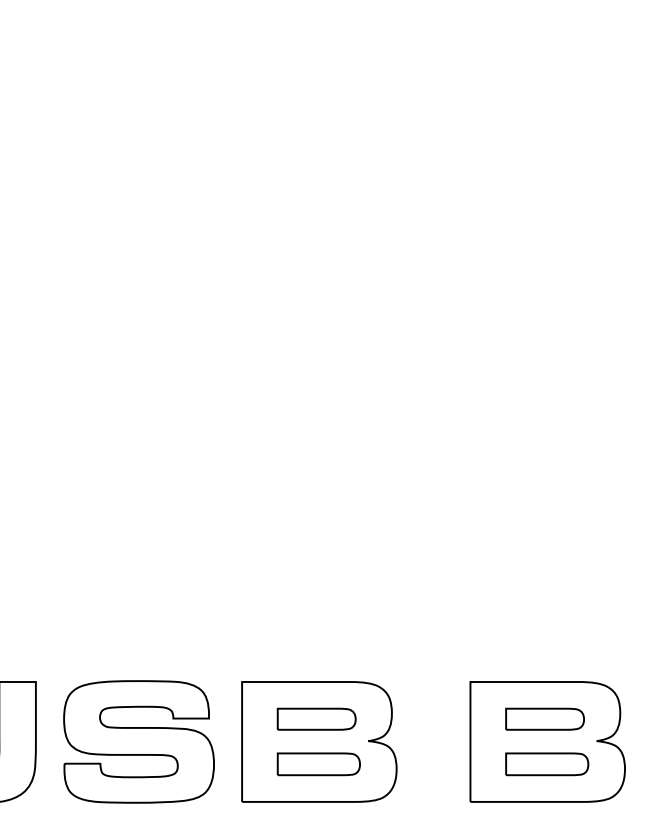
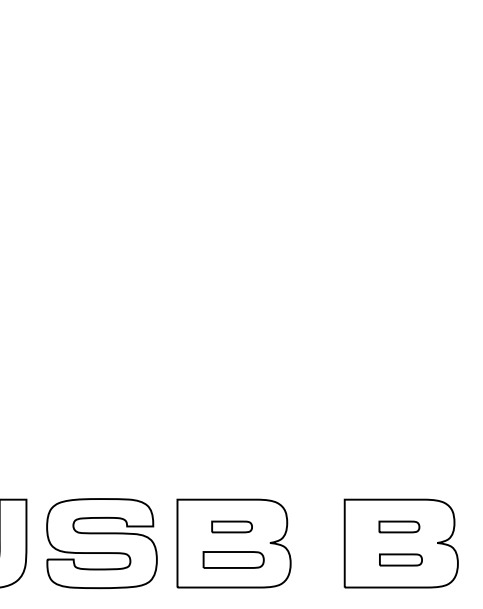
part: (315, 718) -> (231, 526), size x0.7
part: (545, 718) -> (399, 526), size x0.7
part: (546, 763) -> (400, 559), size x0.7

